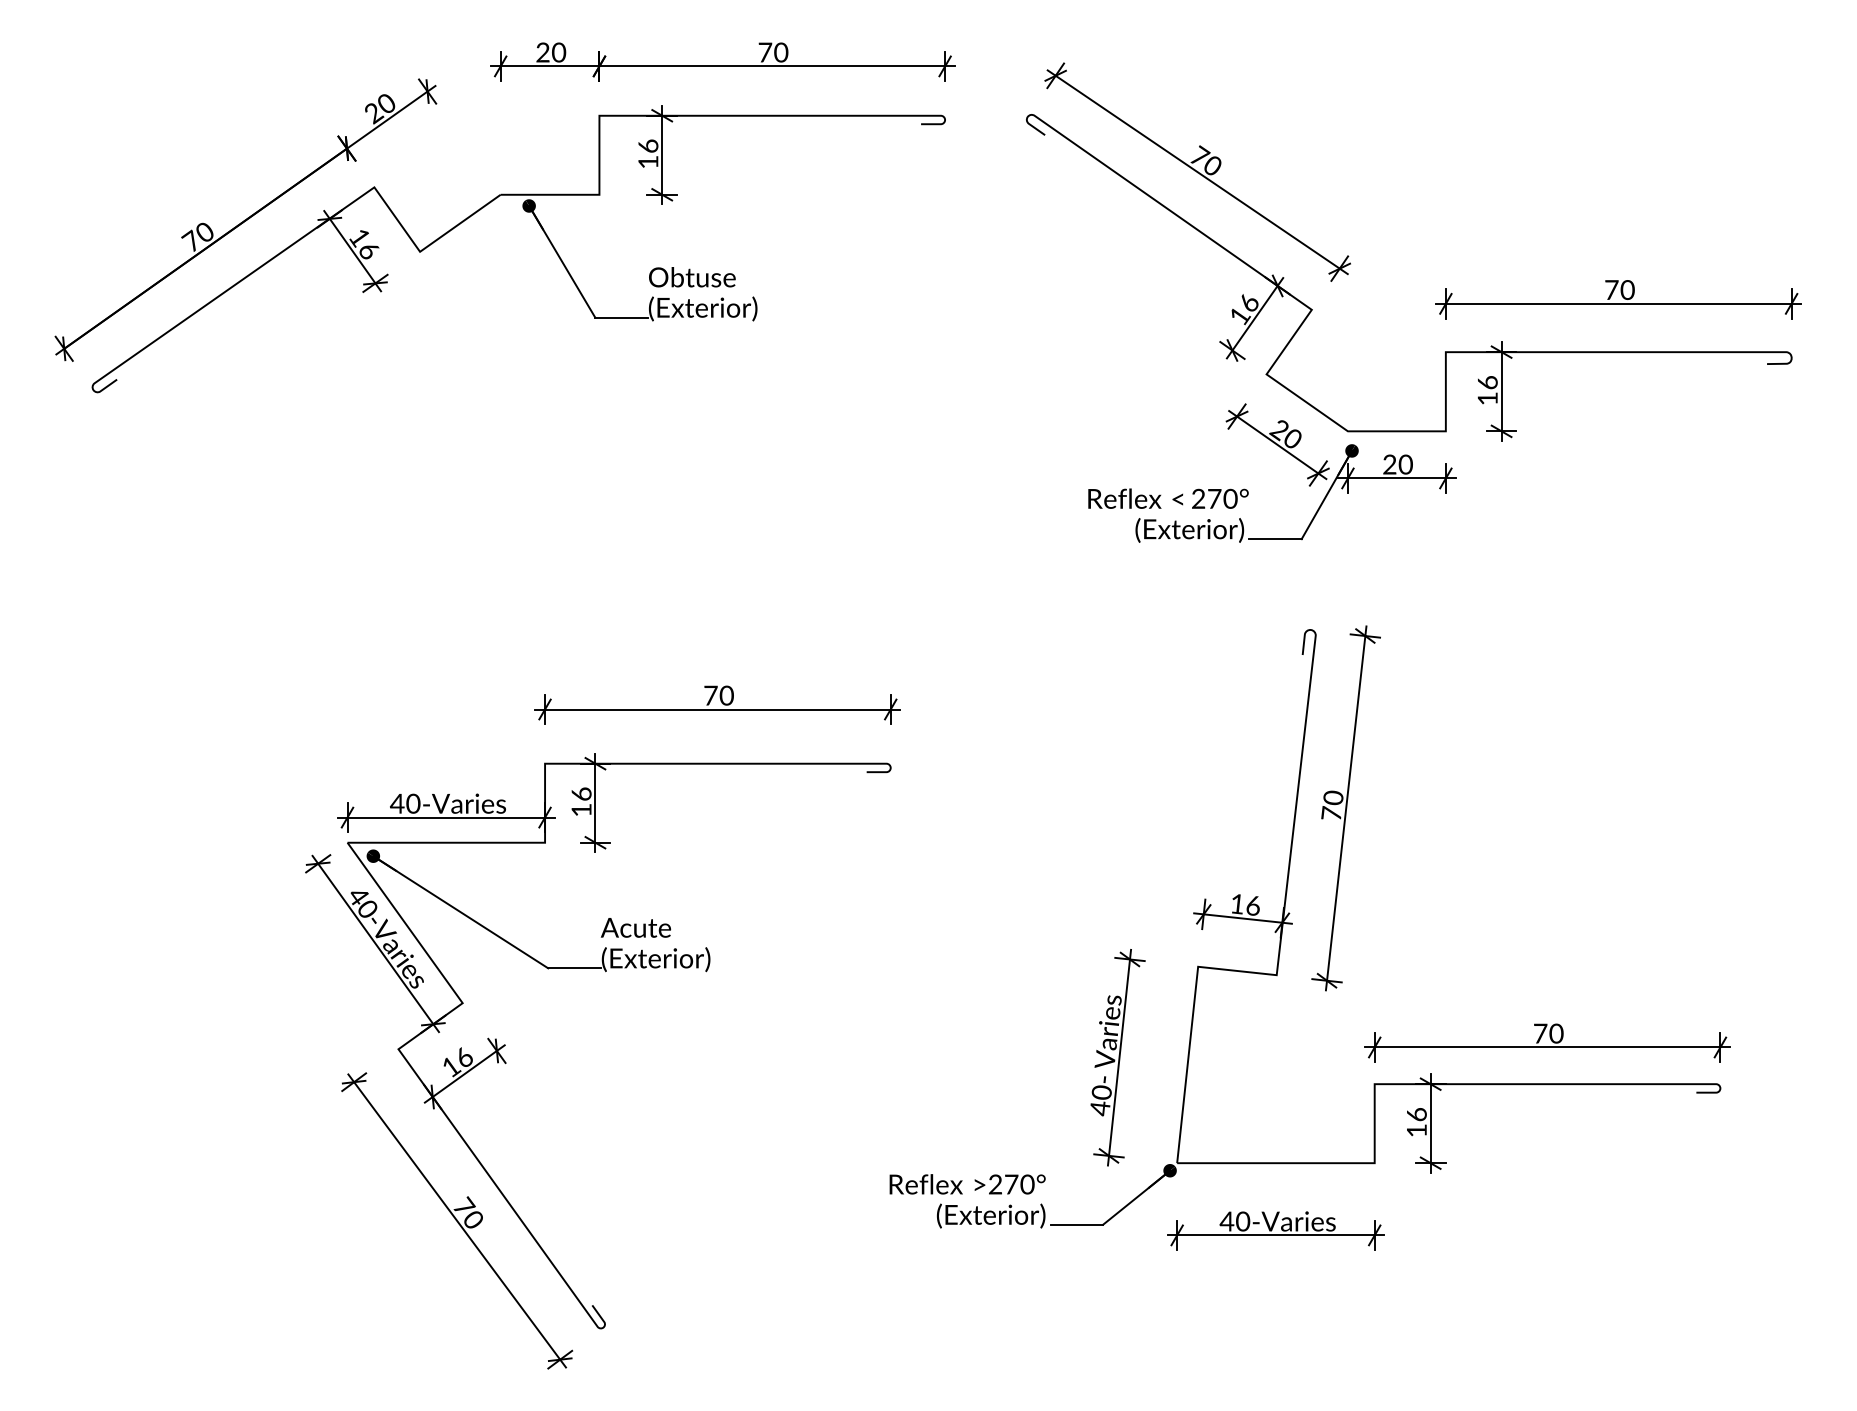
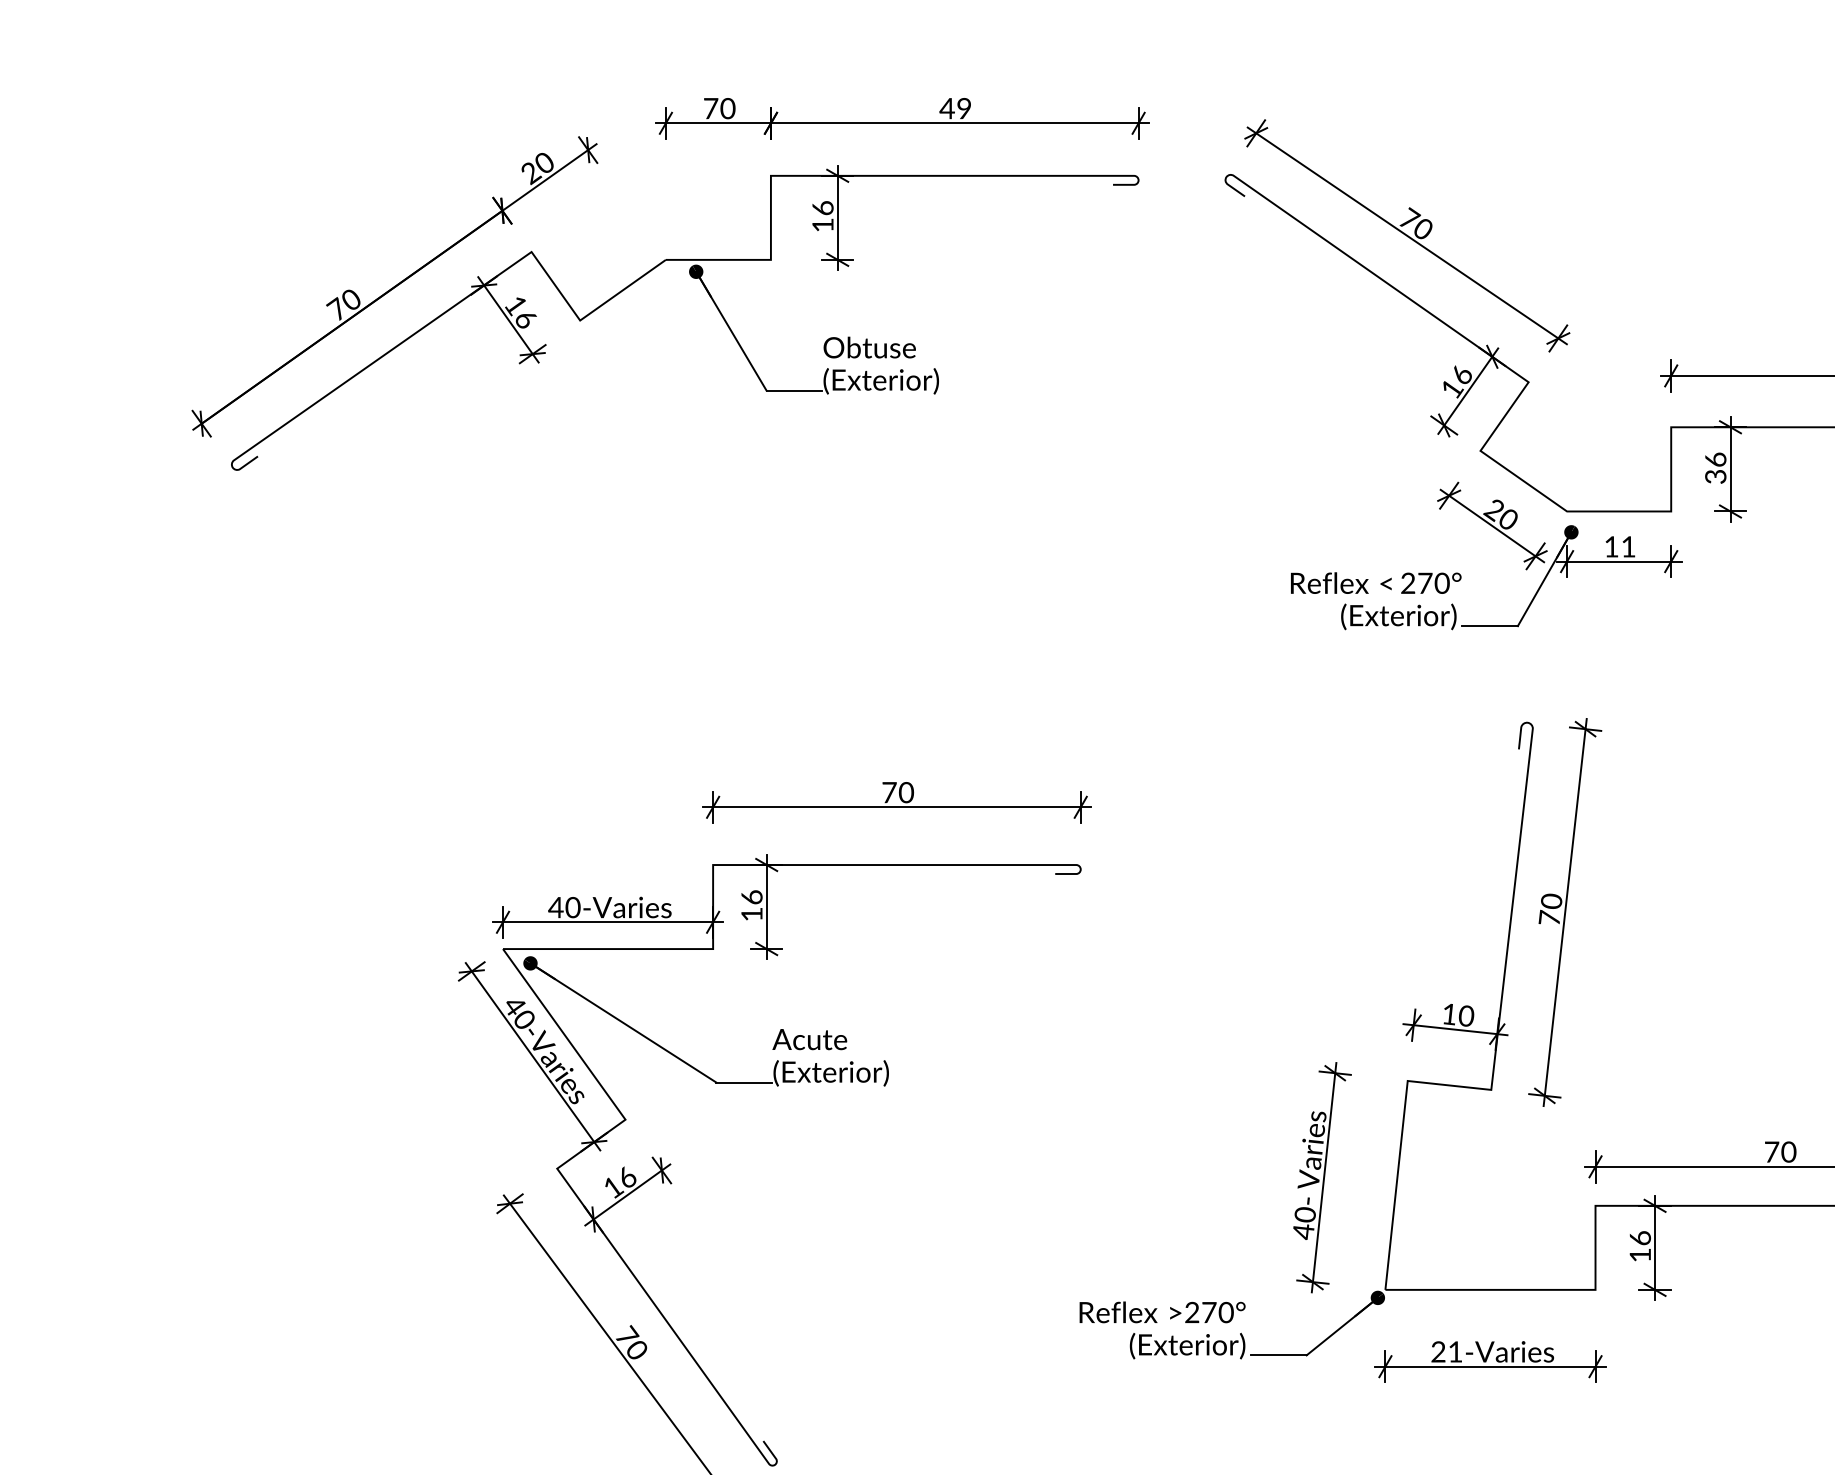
text: (542, 52) -> (710, 108), 20 -> 70
text: (772, 52) -> (955, 108), 70 -> 49
text: (1487, 398) -> (1715, 476), 16 -> 36
text: (1397, 464) -> (1619, 546), 20 -> 11
text: (1253, 905) -> (1466, 1015), 16 -> 10
text: (1234, 1221) -> (1446, 1351), 40-Varies -> 21-Varies

